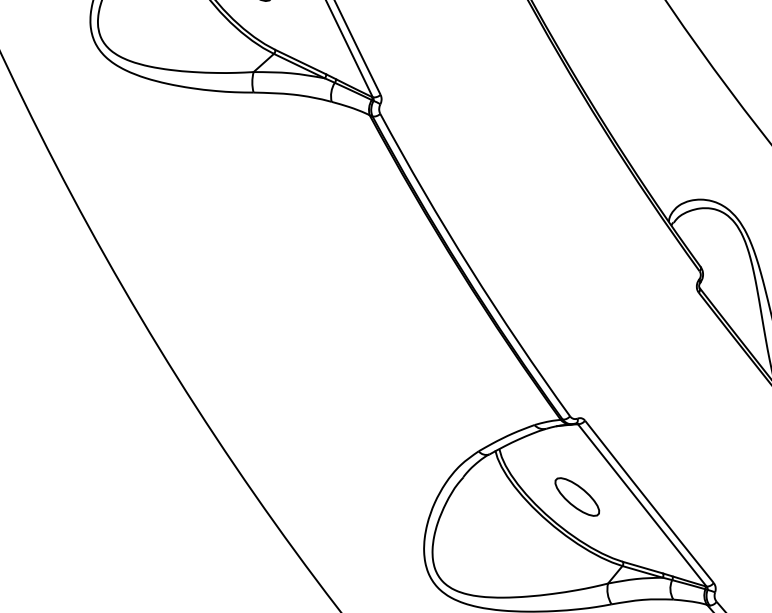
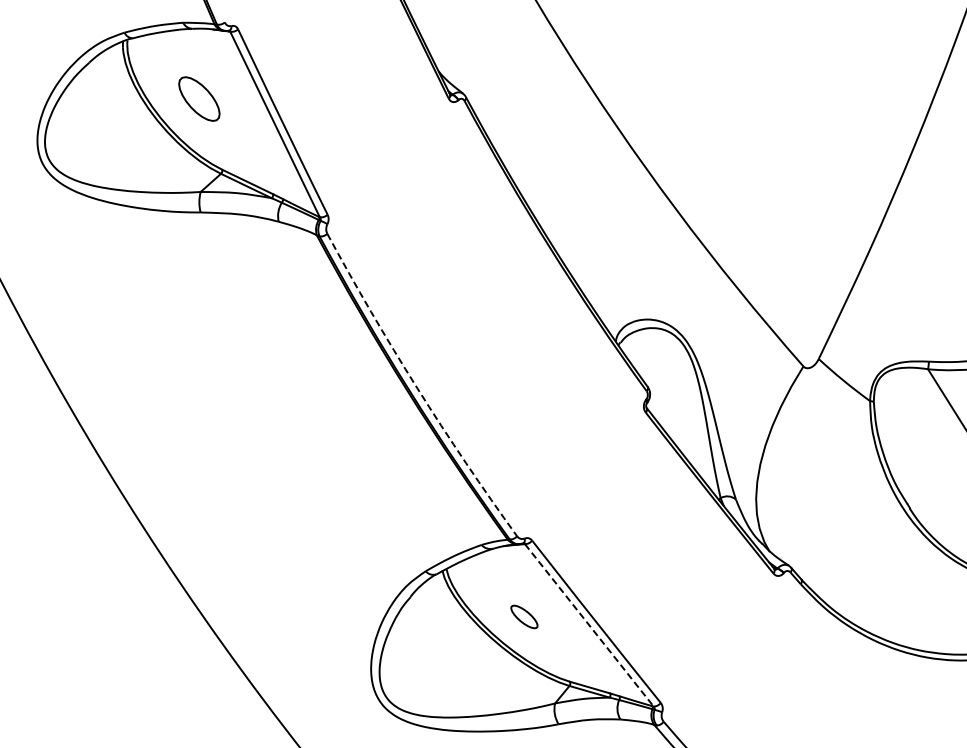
arc: (470, 268) -> (417, 388), solid -> dashed
part: (577, 496) -> (524, 616), size x0.6
line: (642, 505) -> (589, 625), solid -> dashed

